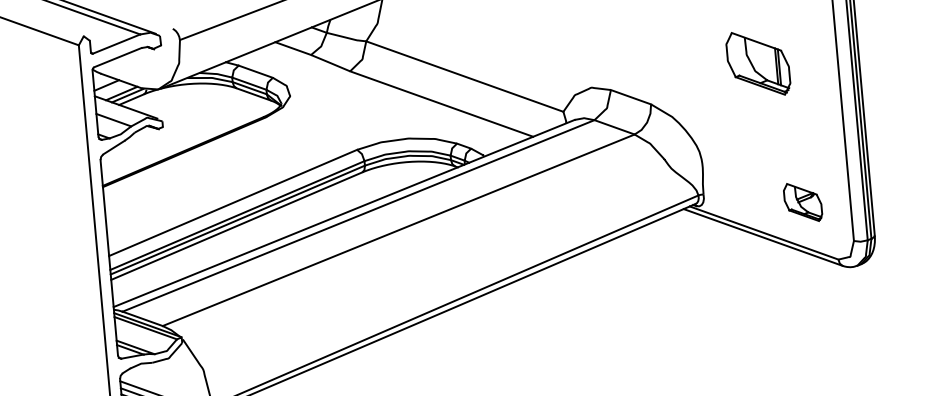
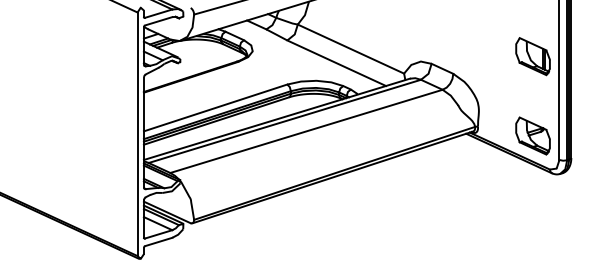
part: (757, 63) -> (532, 56), moved
part: (802, 201) -> (532, 135), size x1.67

